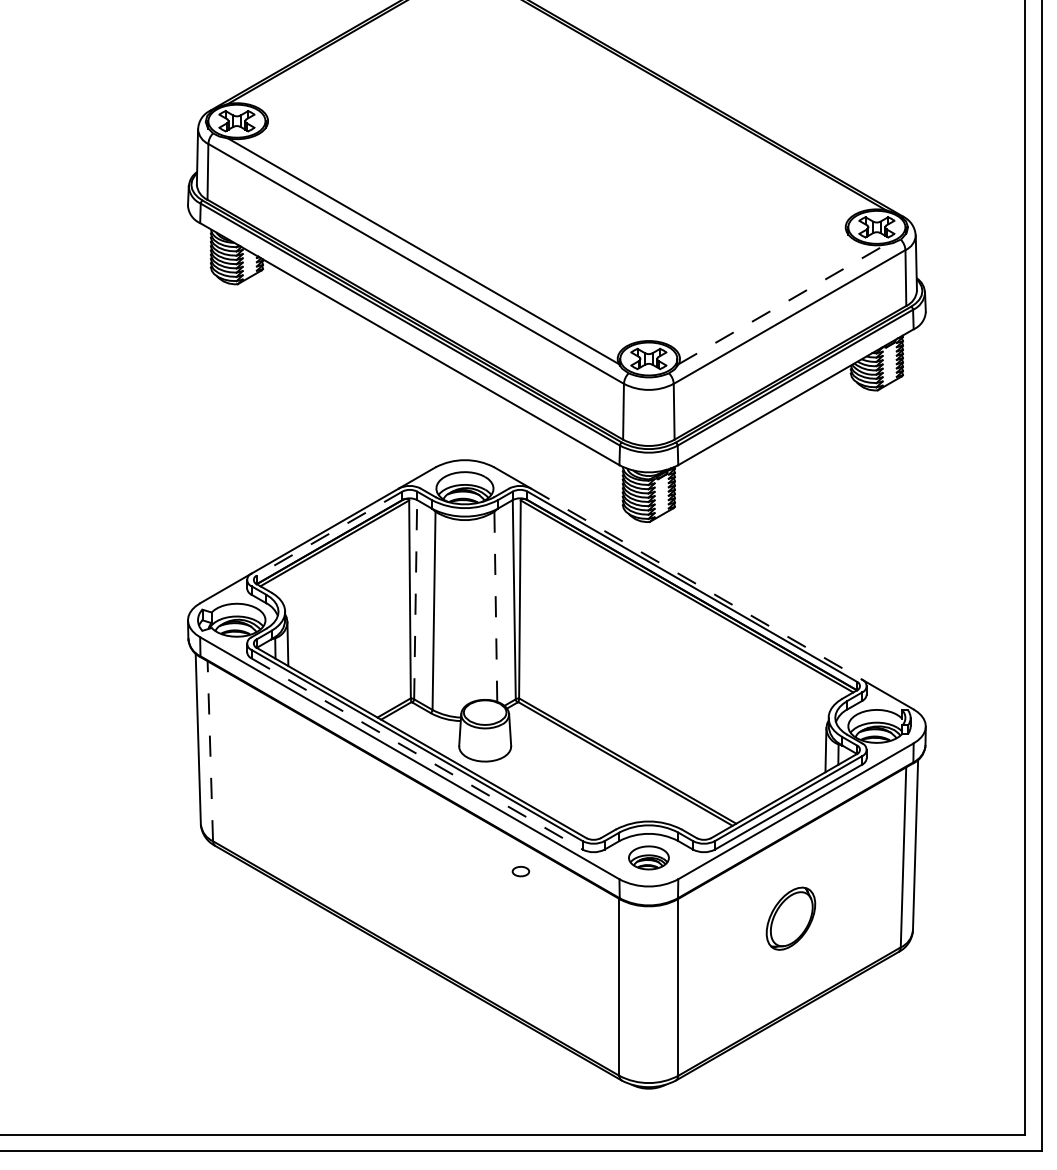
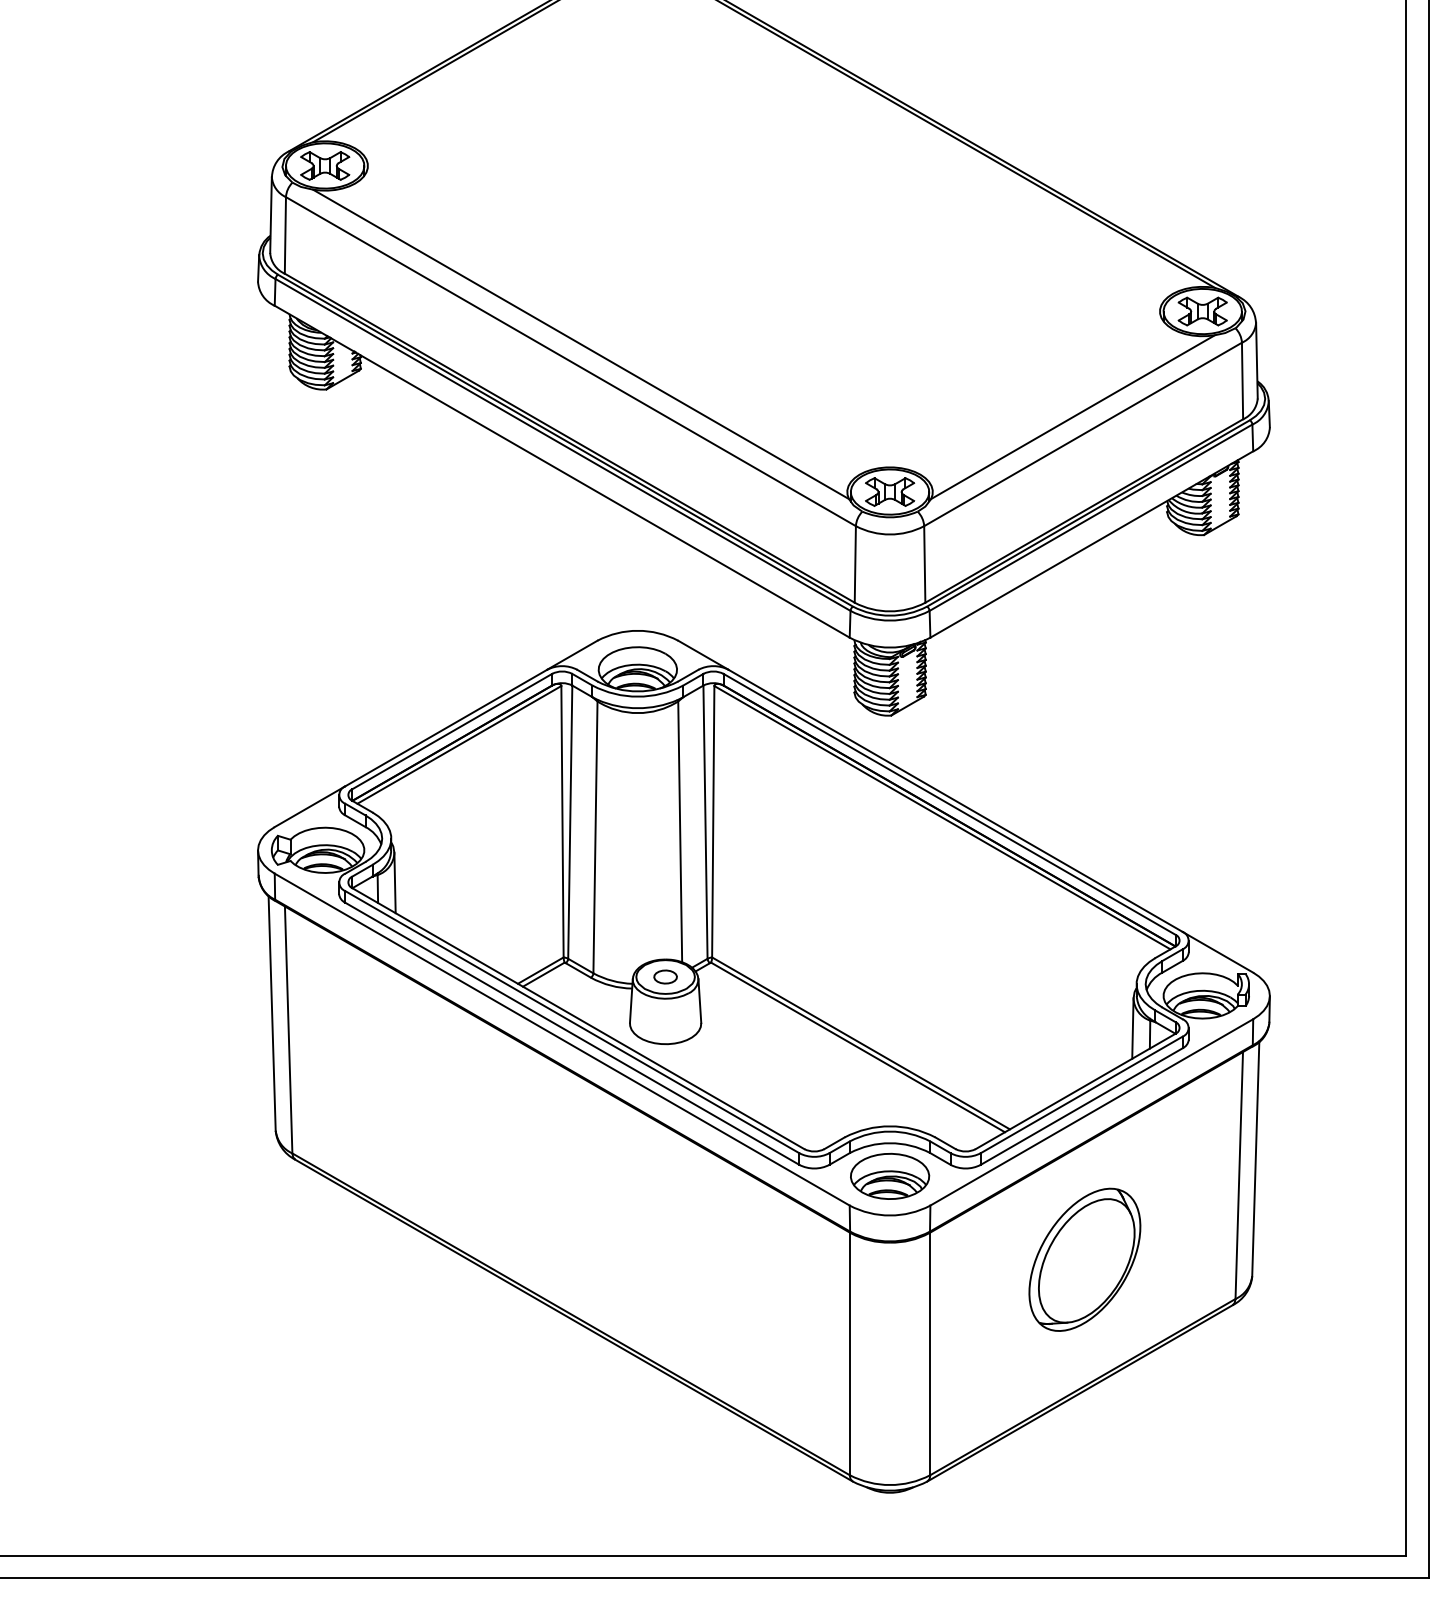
line: (782, 304) -> (1073, 417), dashed -> solid
line: (329, 533) -> (451, 731), dashed -> solid
line: (697, 584) -> (956, 801), dashed -> solid
line: (415, 599) -> (570, 822), dashed -> solid
line: (496, 606) -> (680, 831), dashed -> solid
line: (210, 750) -> (288, 1029), dashed -> solid
line: (417, 754) -> (572, 1034), dashed -> solid
part: (649, 857) -> (890, 1175), size x1.43
part: (520, 871) -> (665, 976), moved
part: (790, 918) -> (1084, 1259), size x1.67

